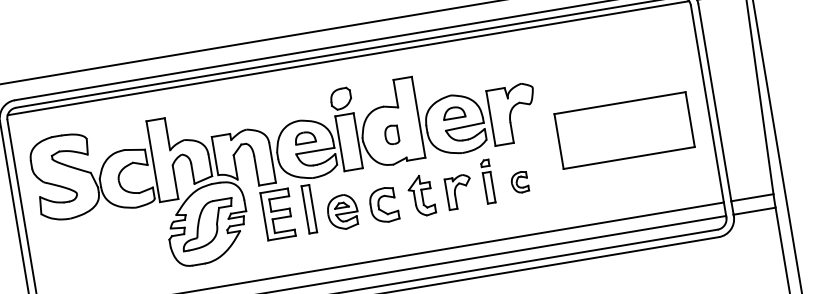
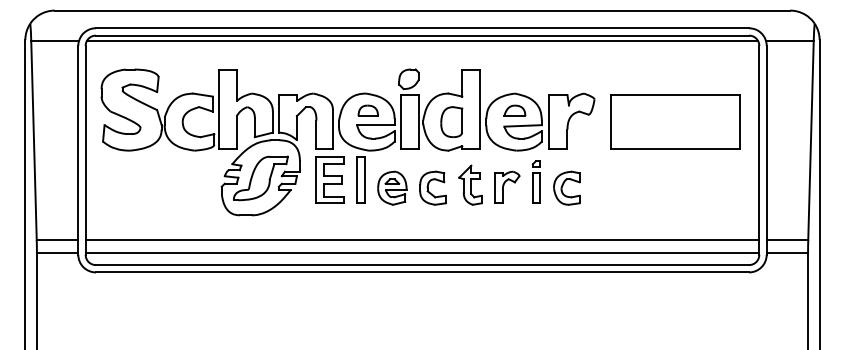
part: (624, 129) -> (675, 121), moved
part: (391, 134) -> (451, 121), size x1.67
part: (519, 181) -> (566, 187), size x1.67

